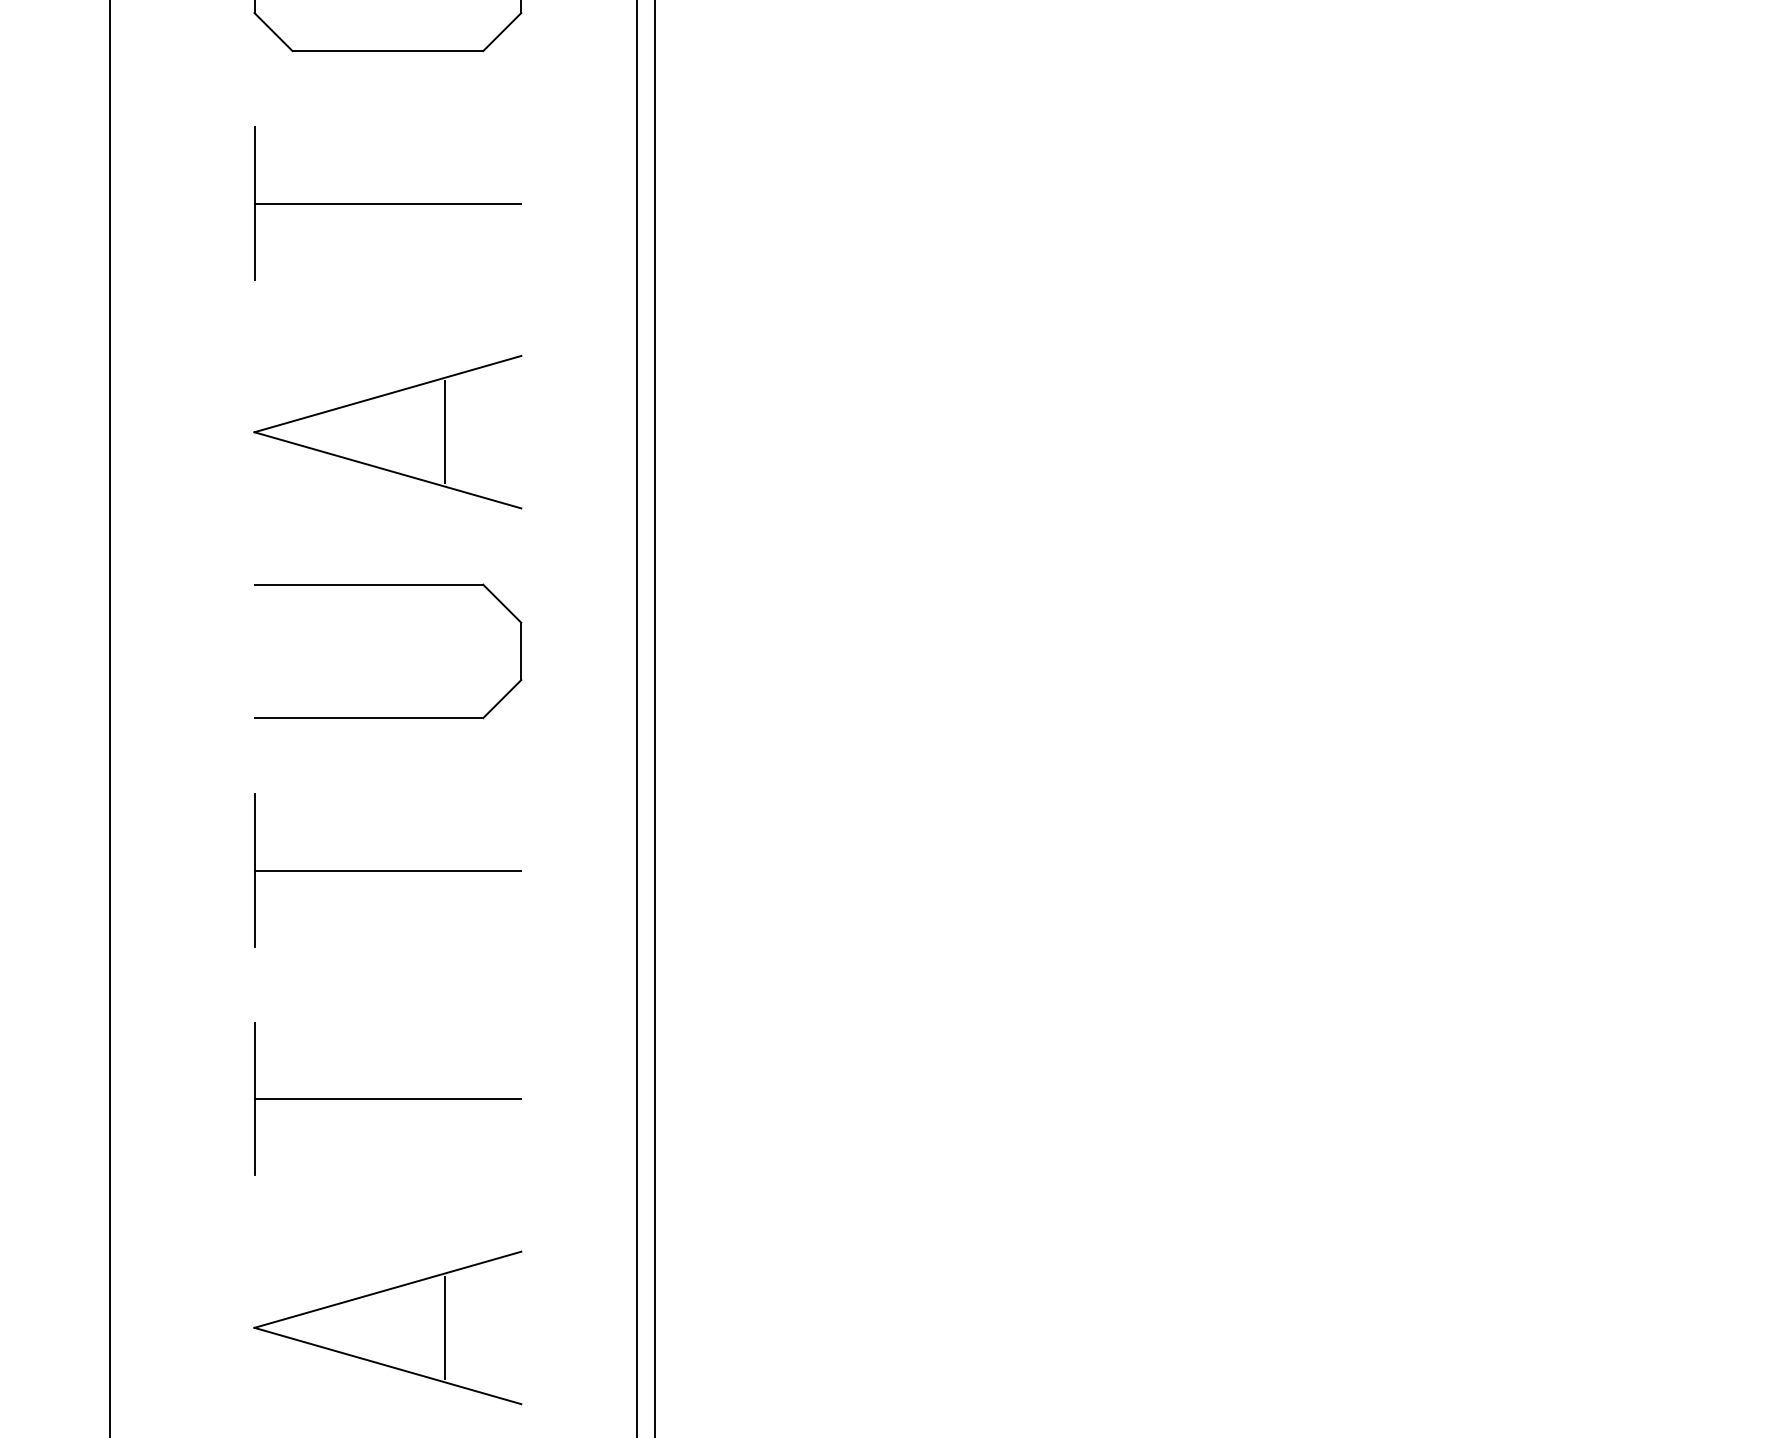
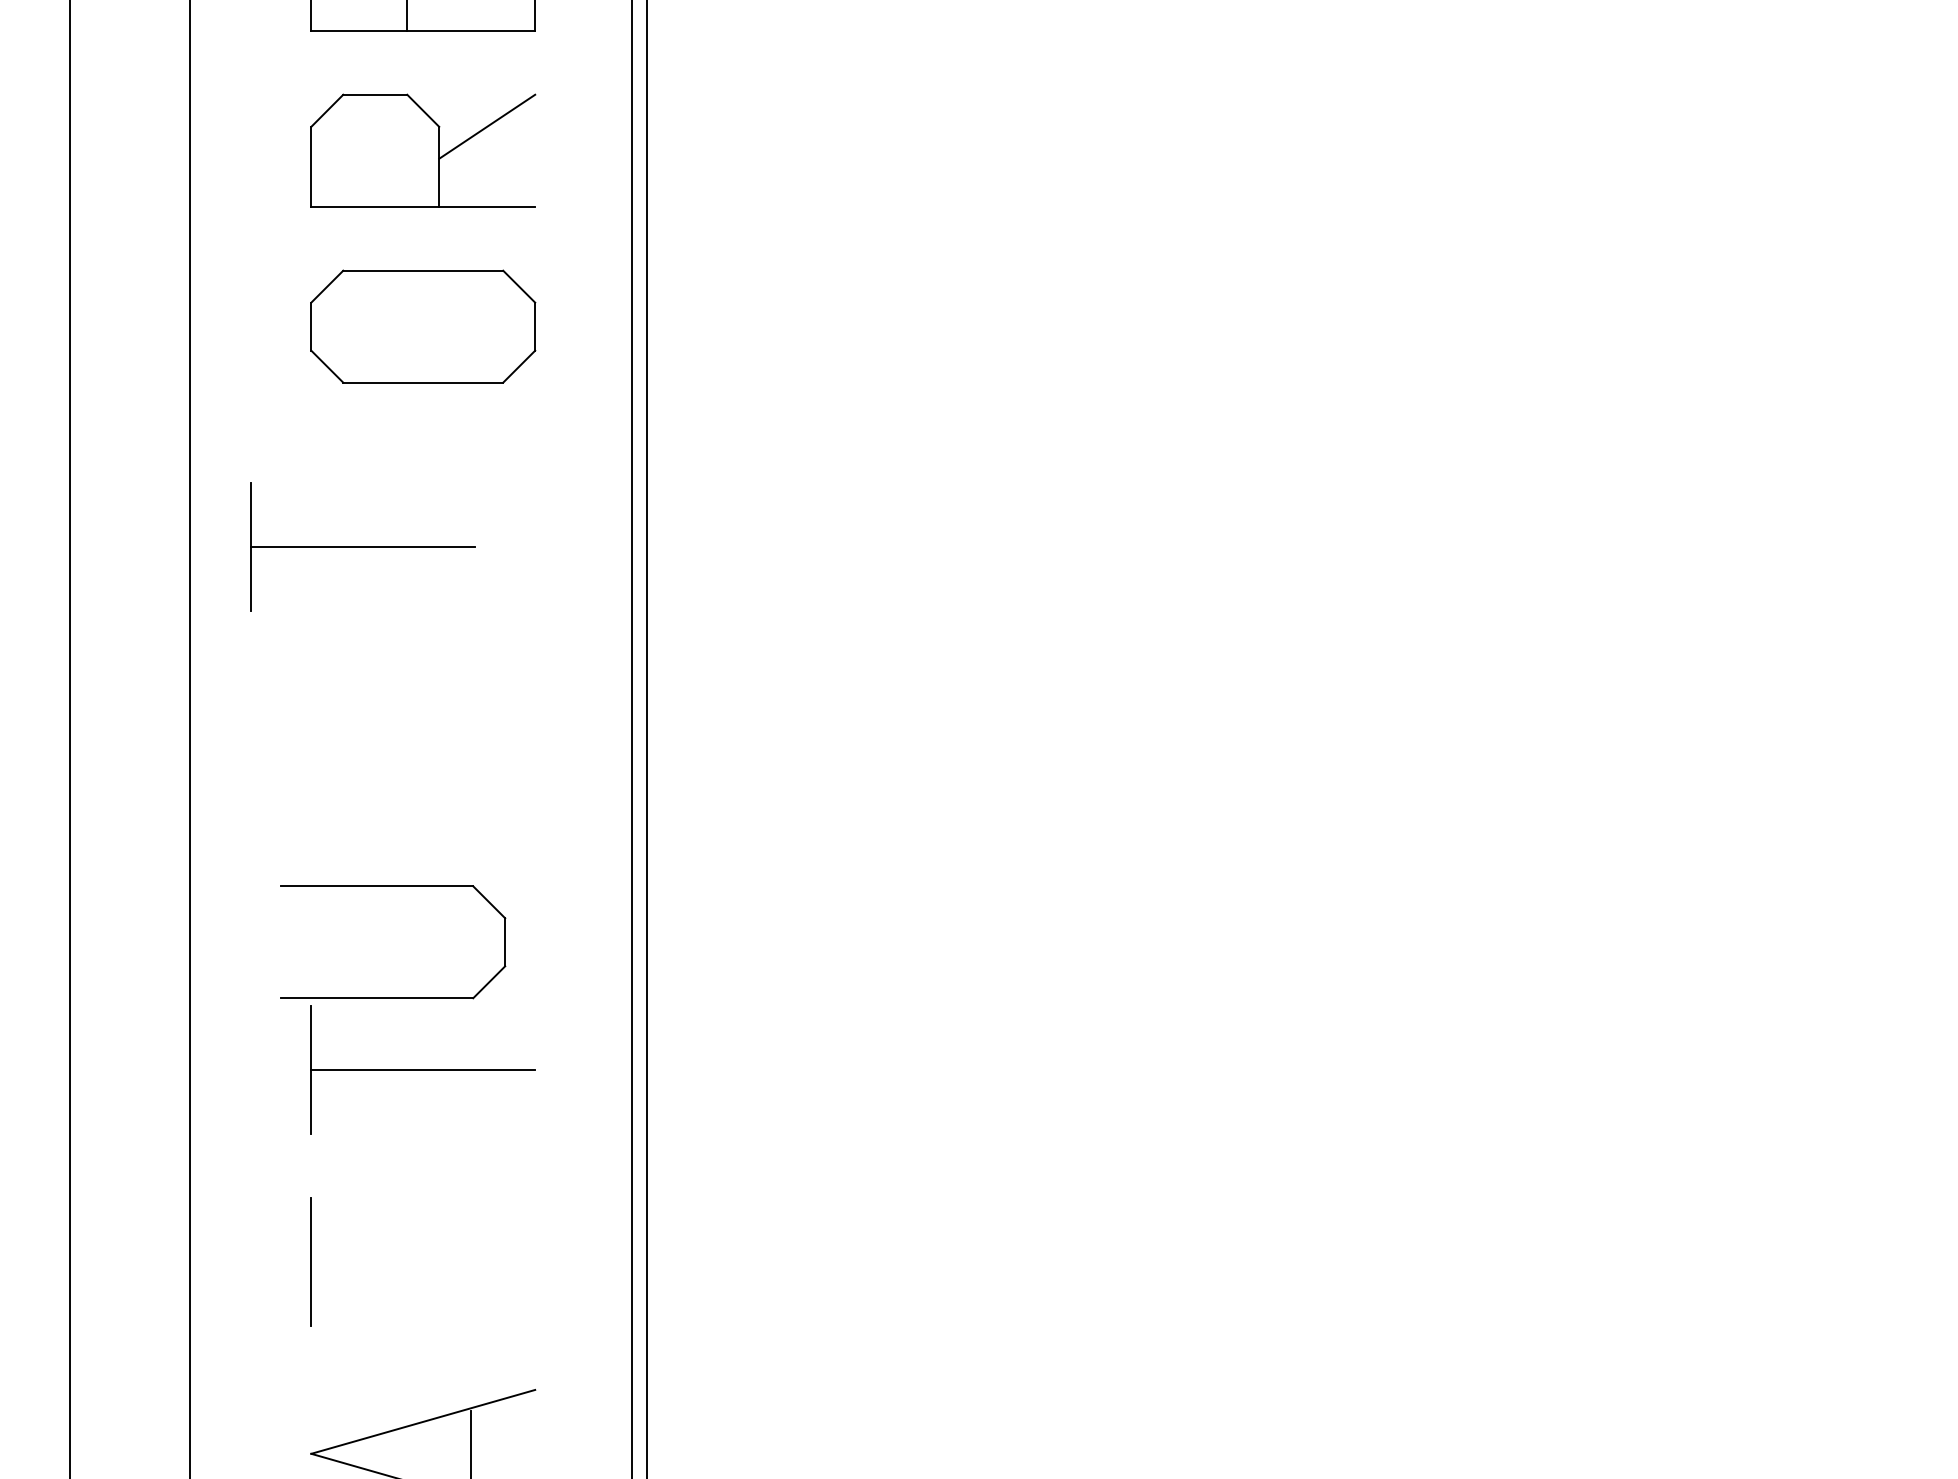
part: (387, 203) -> (362, 546), moved
part: (388, 432) -> (423, 702), removed
part: (388, 717) -> (393, 997), moved
line: (388, 1099) -> (423, 1262), removed

